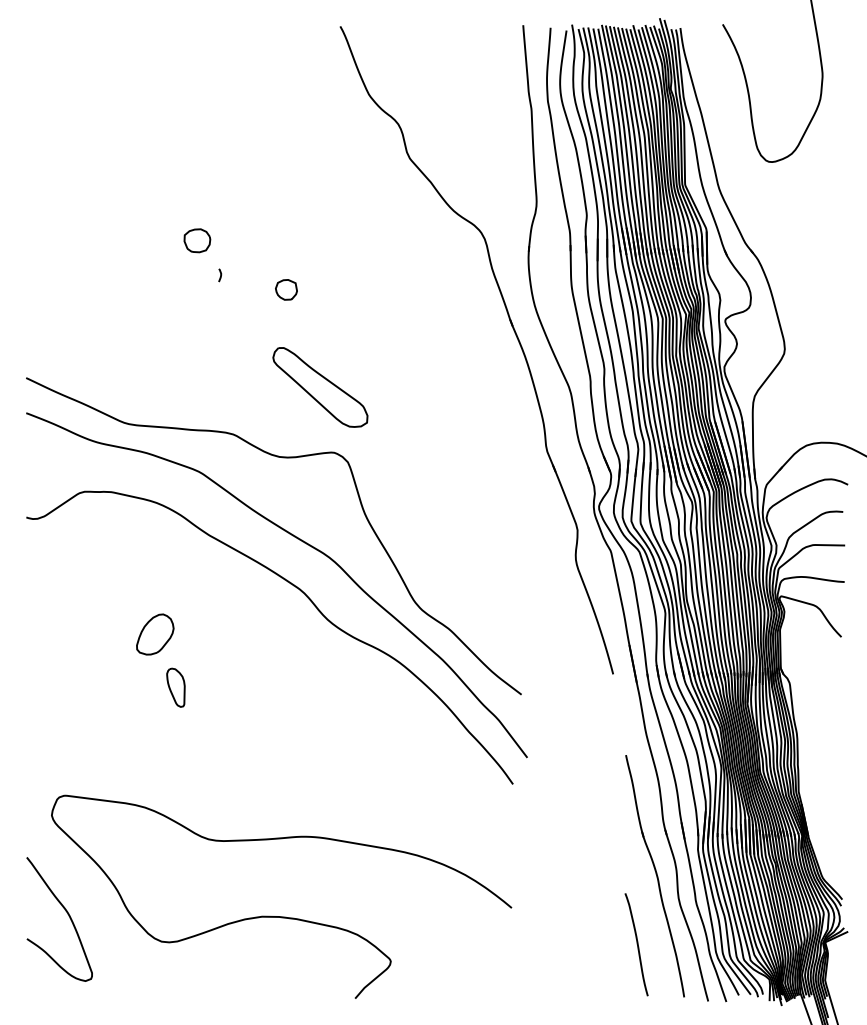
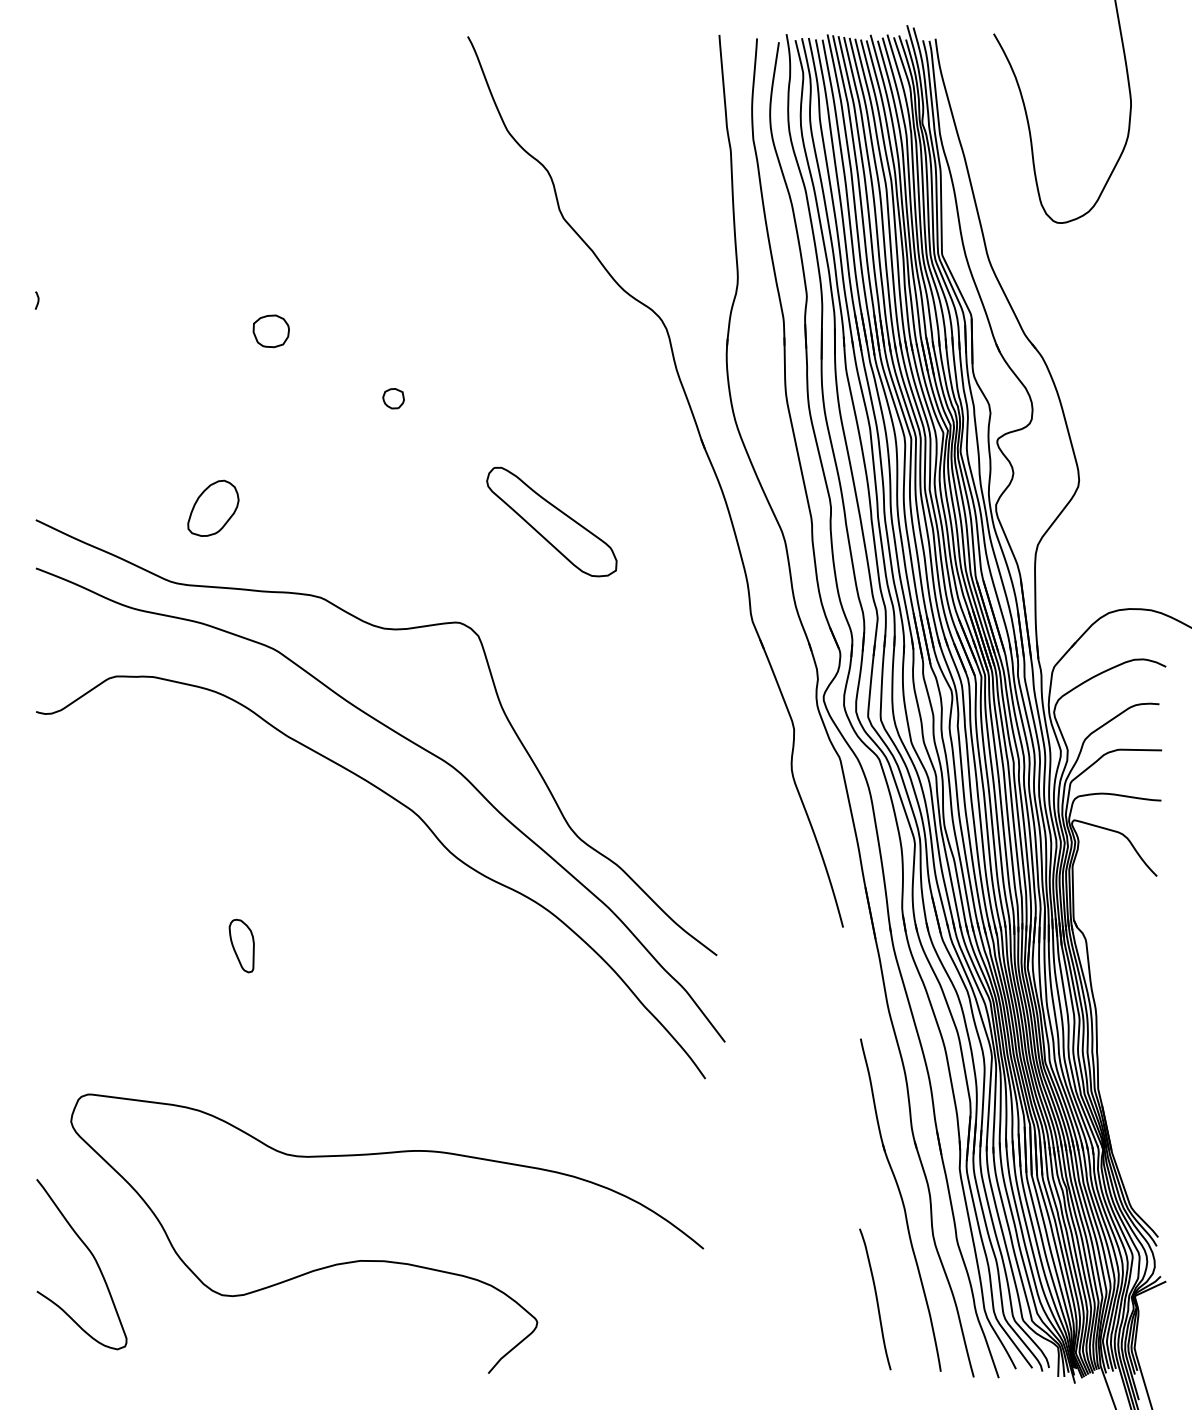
curve: (220, 275) -> (37, 300), moved
part: (285, 289) -> (392, 398), size x0.71
part: (320, 387) -> (551, 522), moved
part: (155, 634) -> (213, 508), moved

